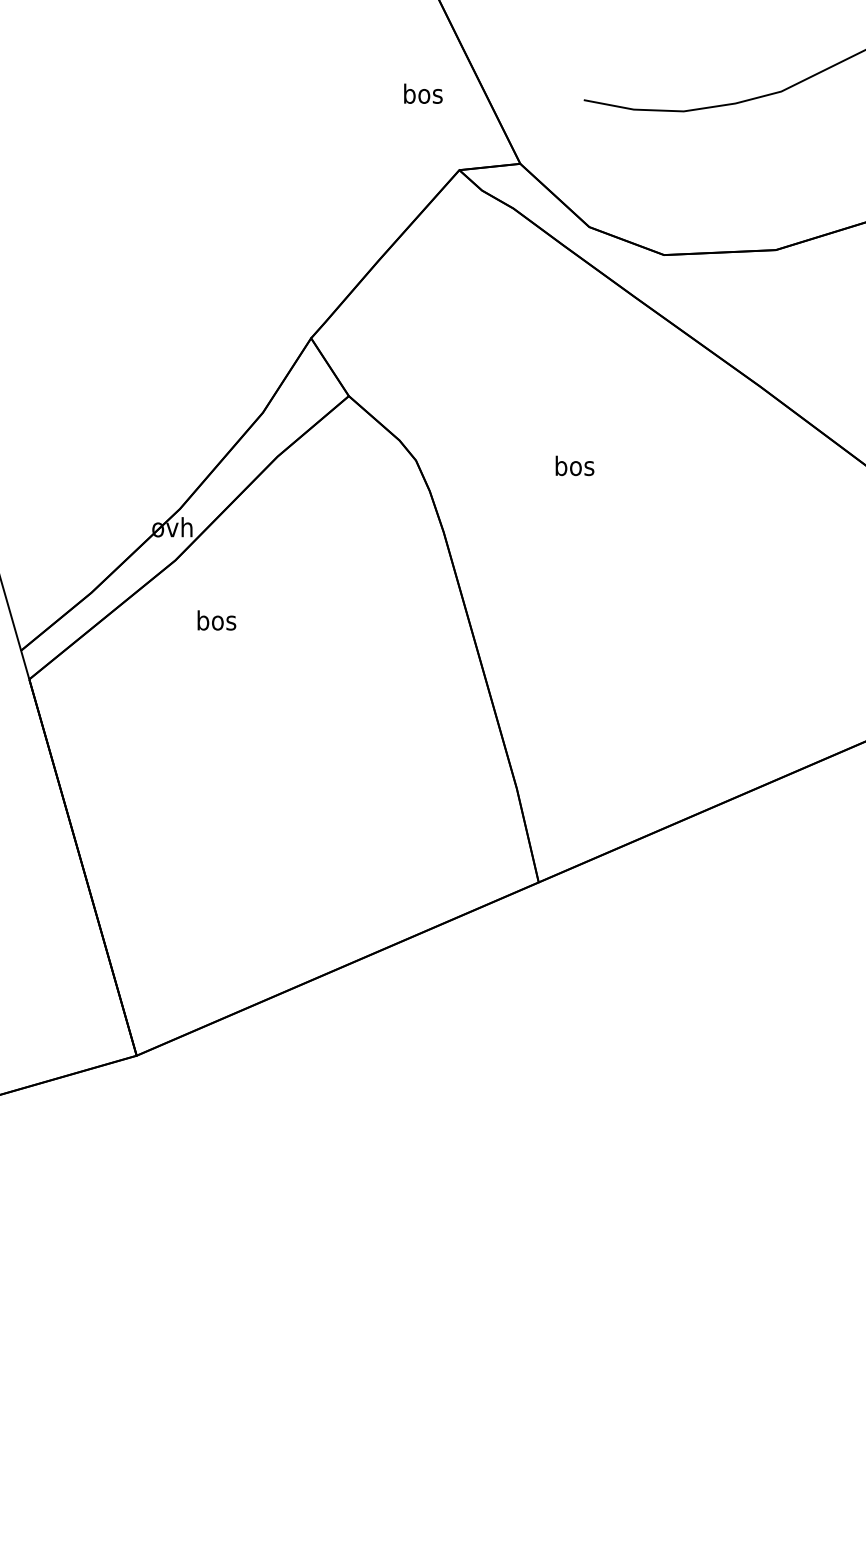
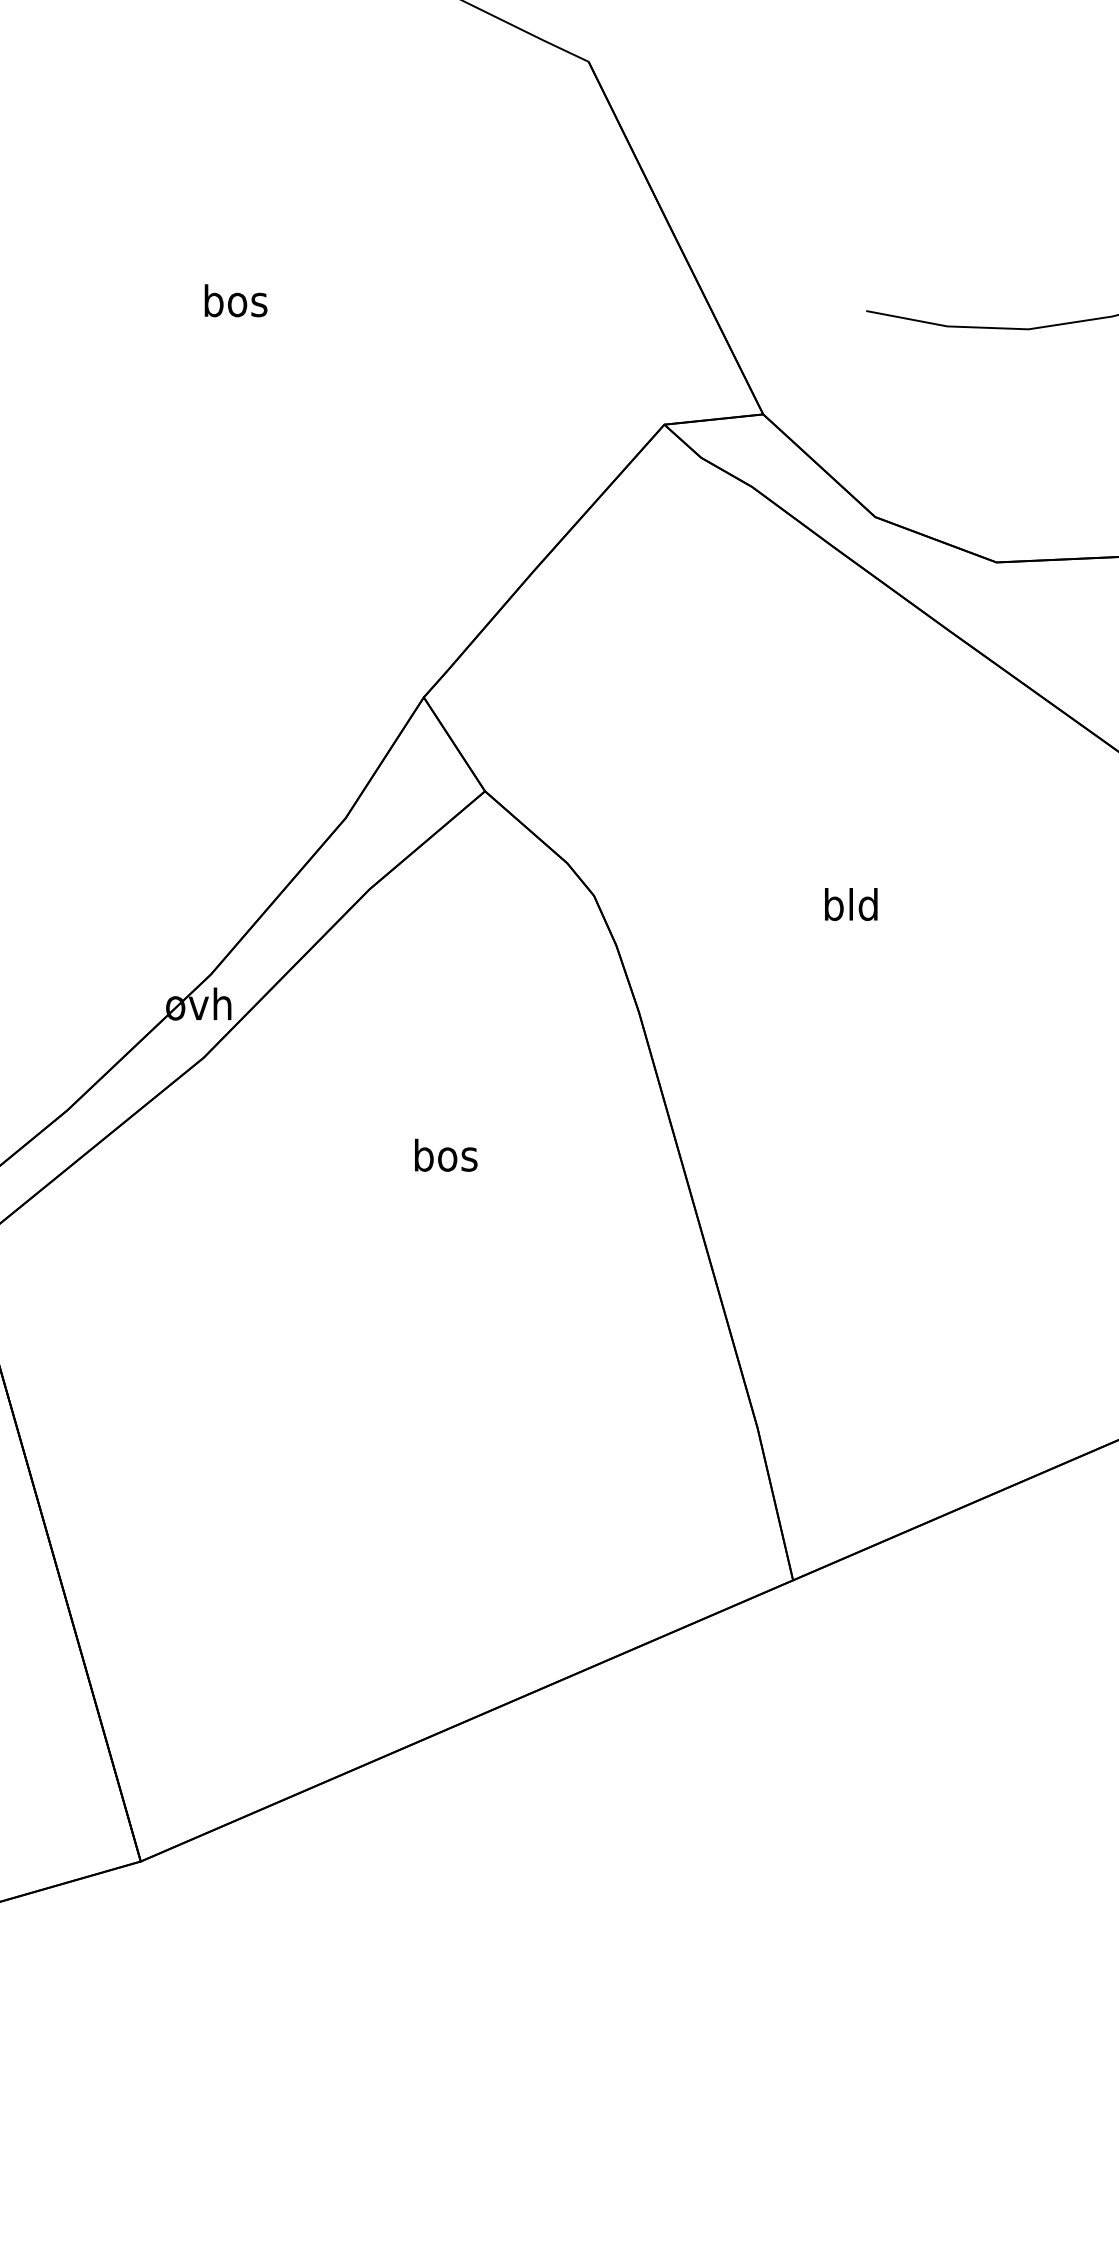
text: (423, 93) -> (236, 300), moved
text: (574, 465) -> (851, 903), bos -> bld
text: (216, 620) -> (445, 1155), moved

